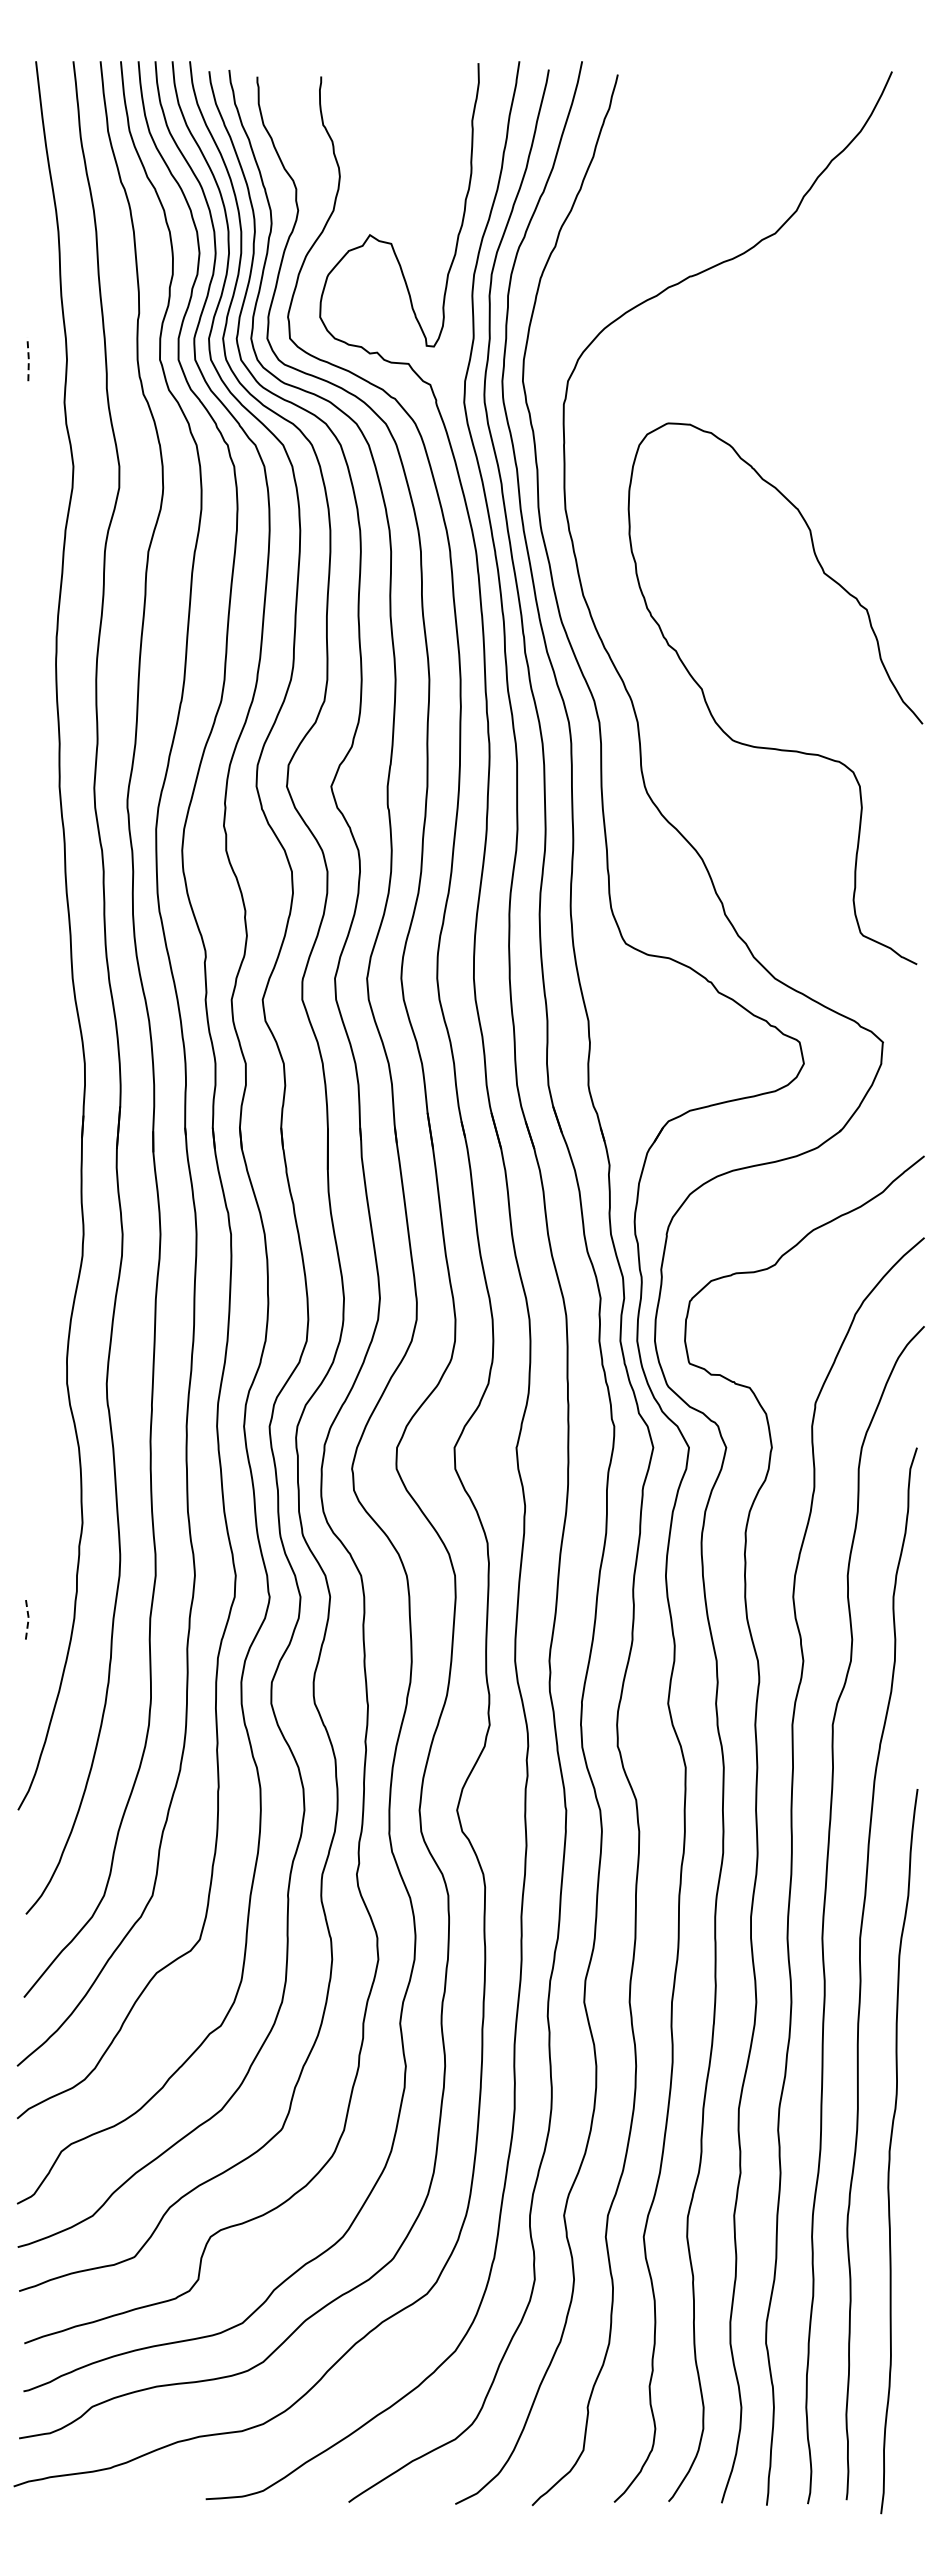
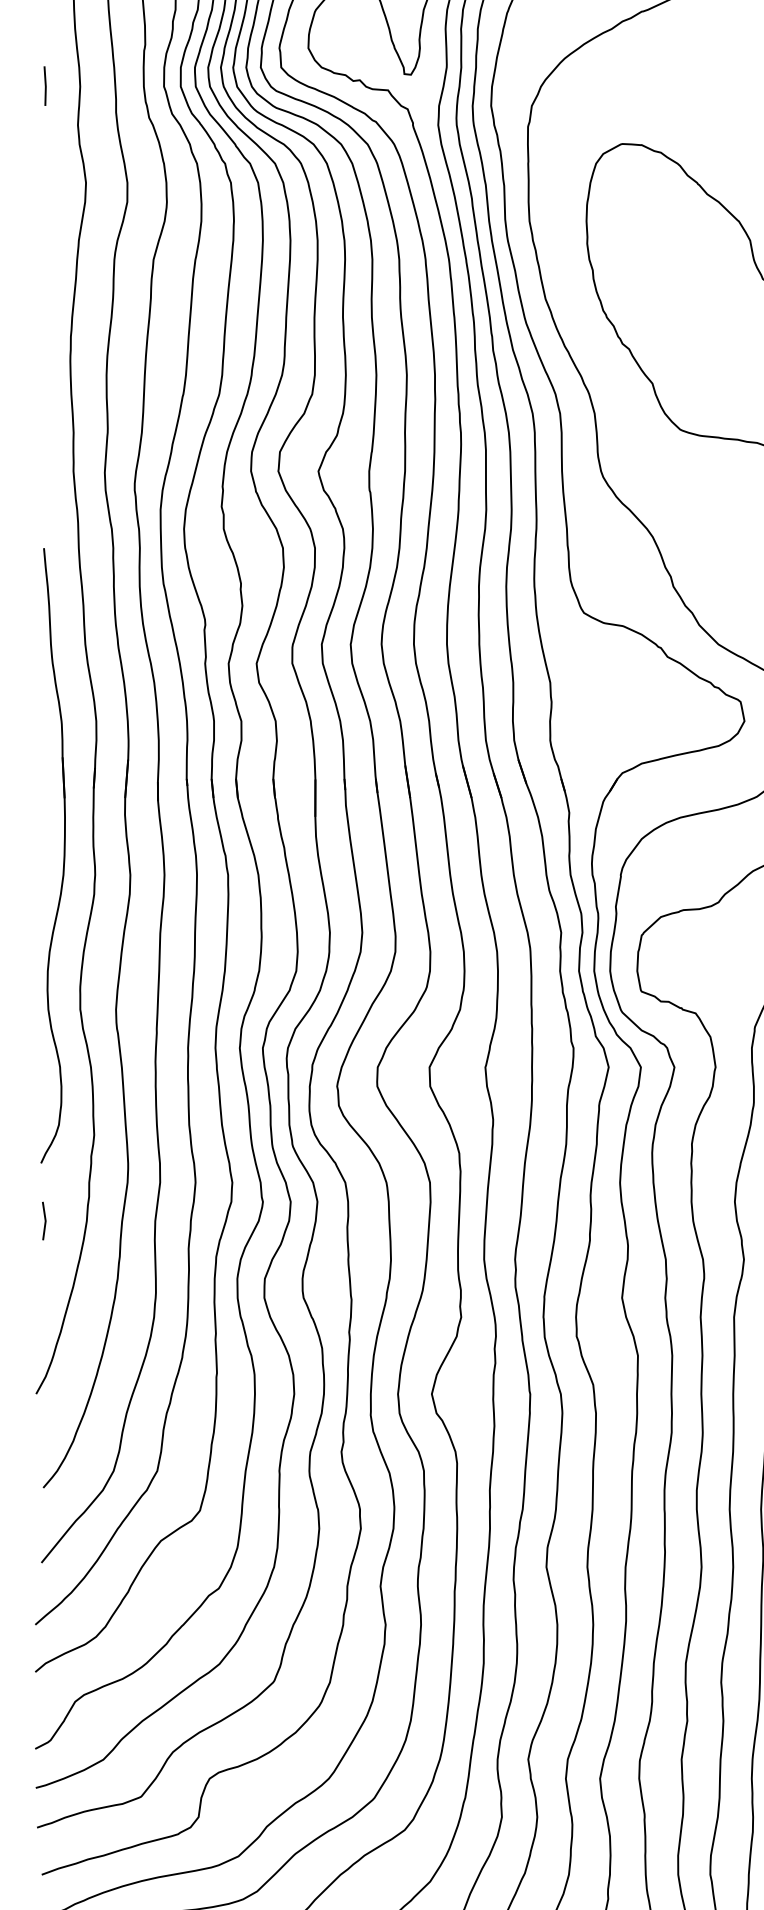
line: (28, 359) -> (45, 86), dashed -> solid
part: (48, 1212) -> (63, 855), added
line: (28, 1618) -> (45, 1221), dashed -> solid

